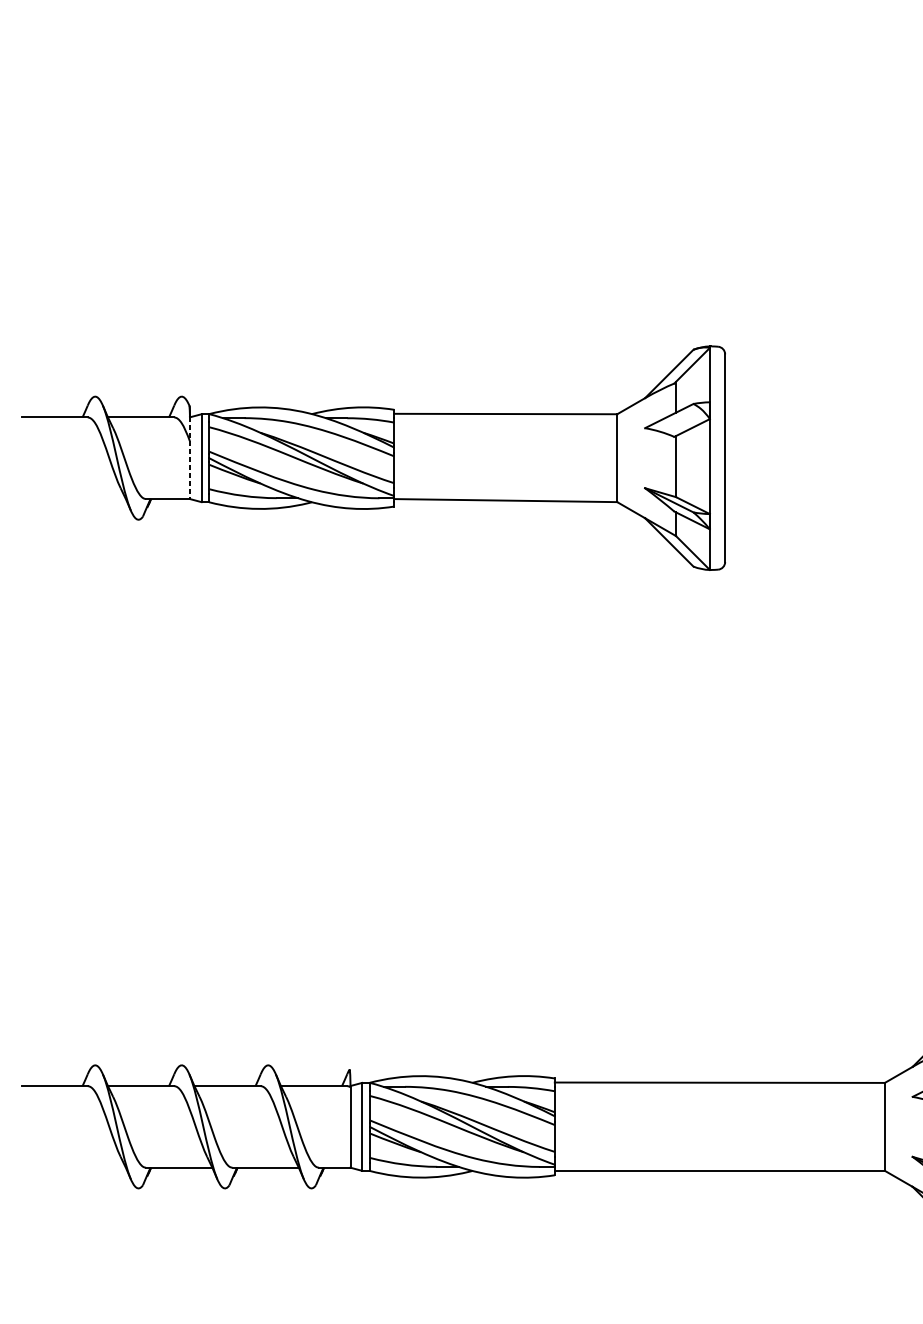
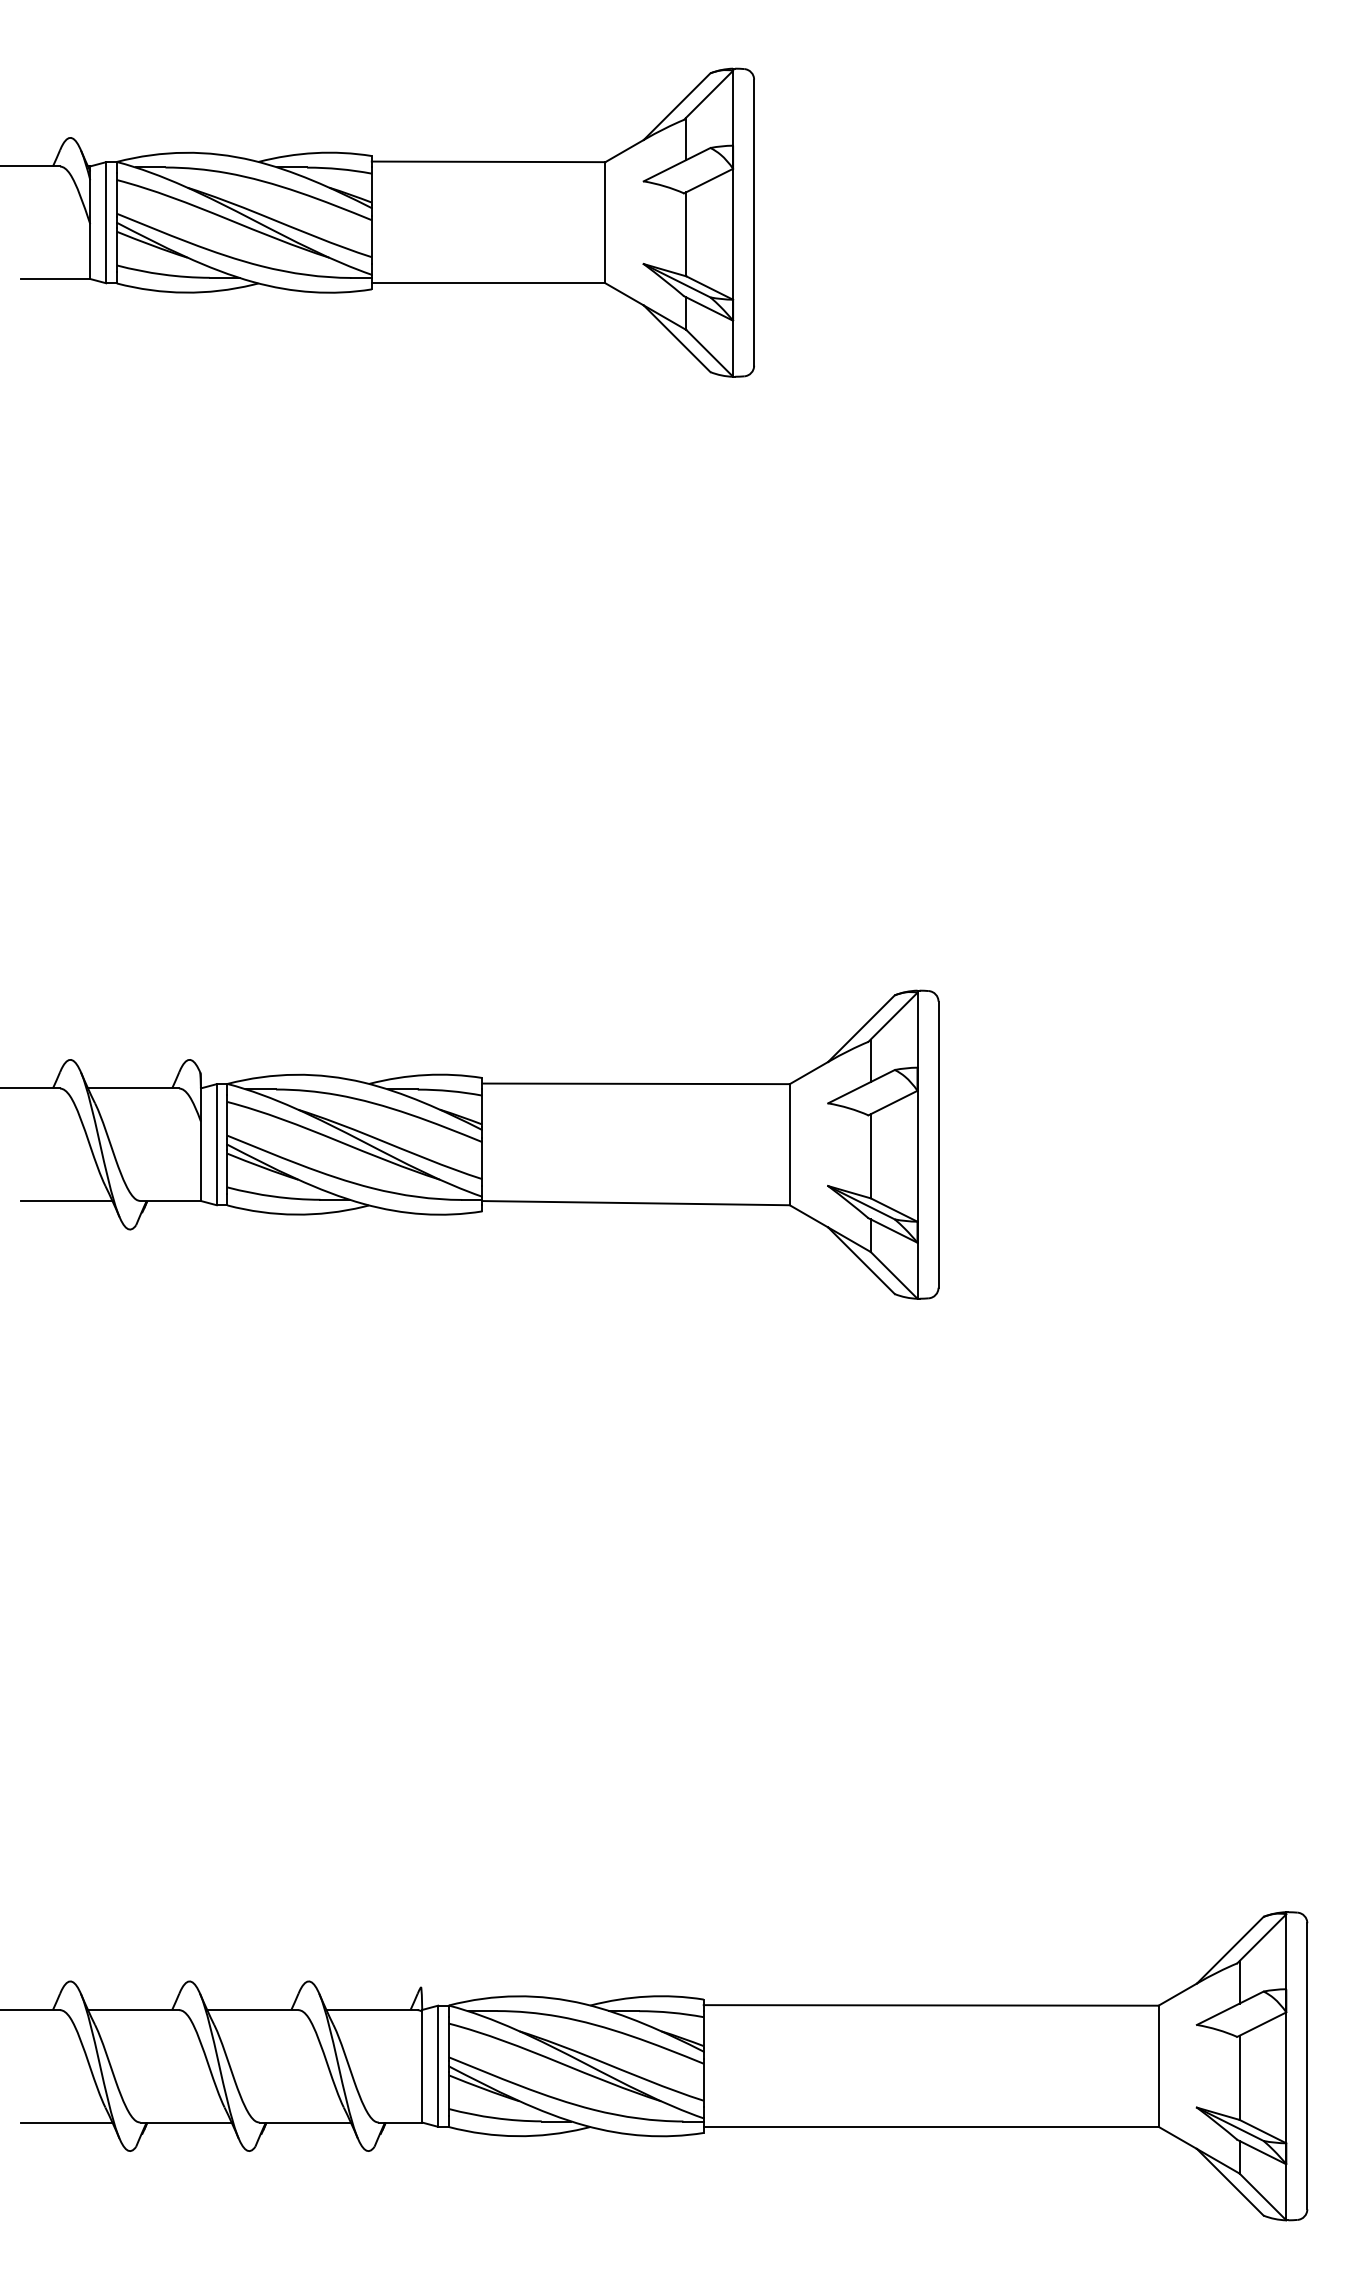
line: (189, 458) -> (200, 1145), dashed -> solid
line: (92, 499) -> (66, 1201), added
line: (92, 1167) -> (66, 2122), added

